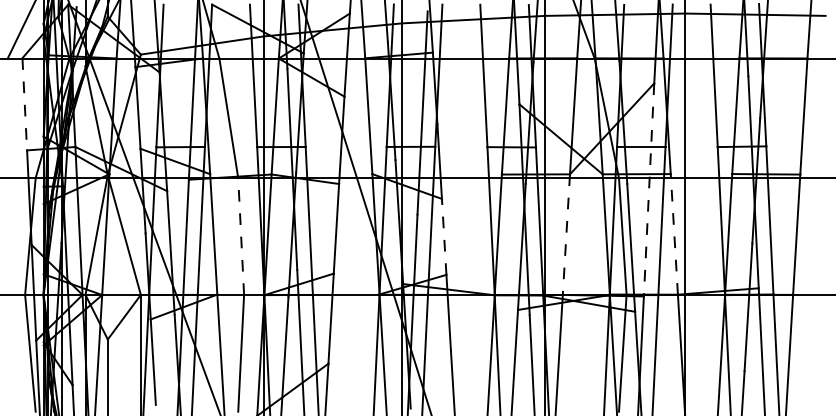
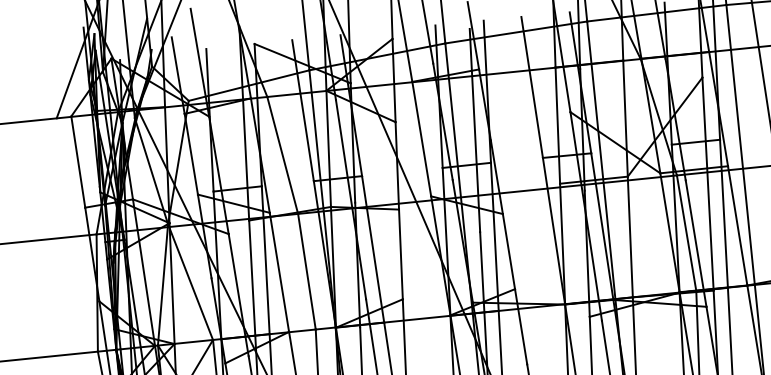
line: (24, 104) -> (78, 162), dashed -> solid
line: (649, 189) -> (708, 183), dashed -> solid
line: (674, 233) -> (737, 224), dashed -> solid
line: (566, 235) -> (630, 237), dashed -> solid
line: (241, 236) -> (307, 271), dashed -> solid
line: (444, 236) -> (509, 251), dashed -> solid

